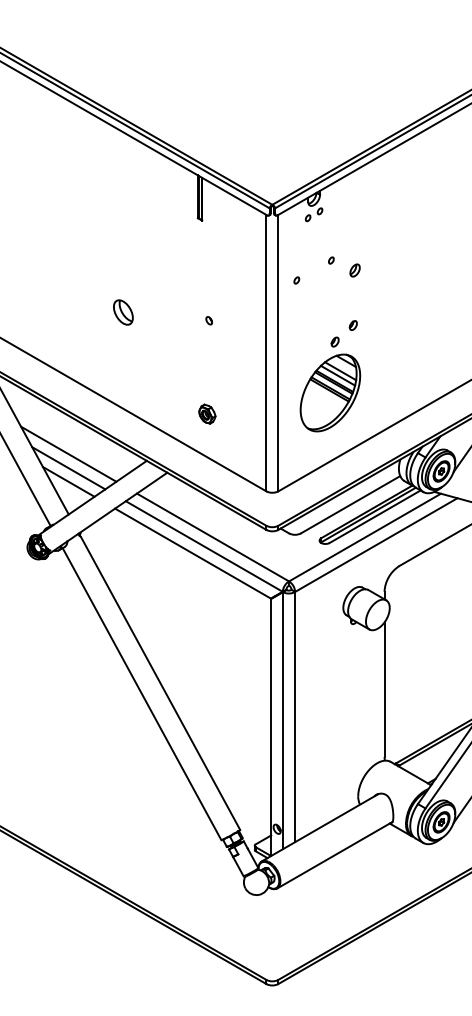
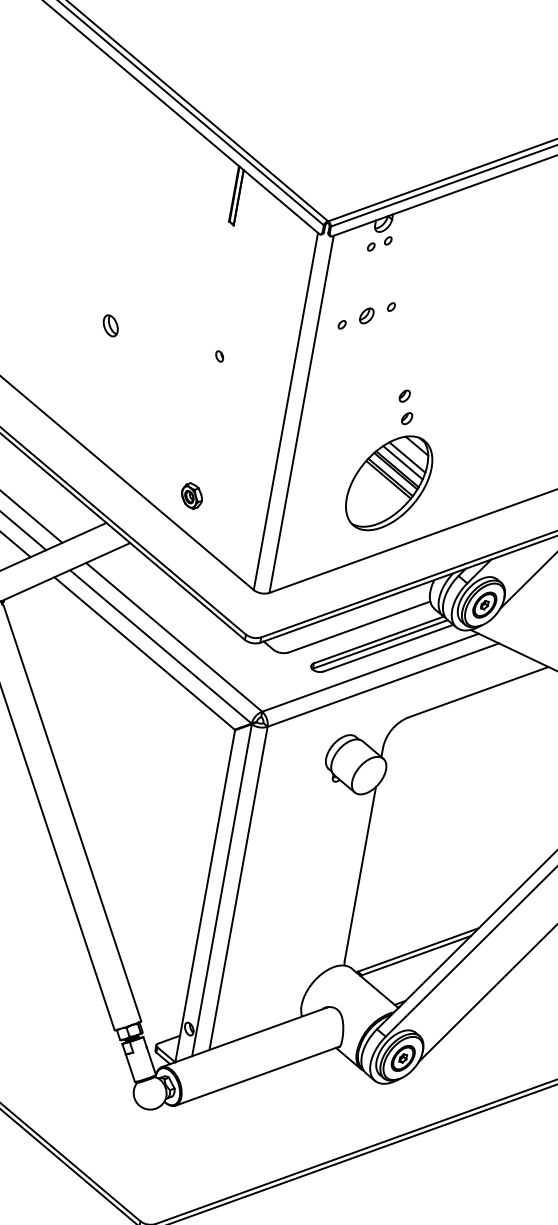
part: (354, 270) -> (366, 315), moved
part: (123, 312) -> (110, 325), size x0.62
part: (330, 384) -> (391, 472), moved
part: (207, 413) -> (192, 495), moved

